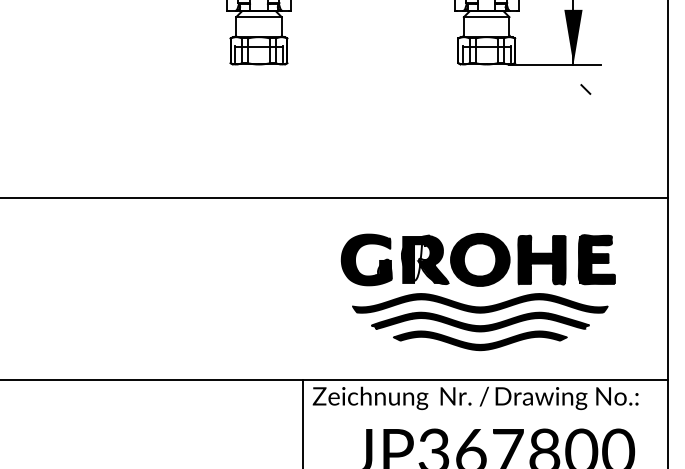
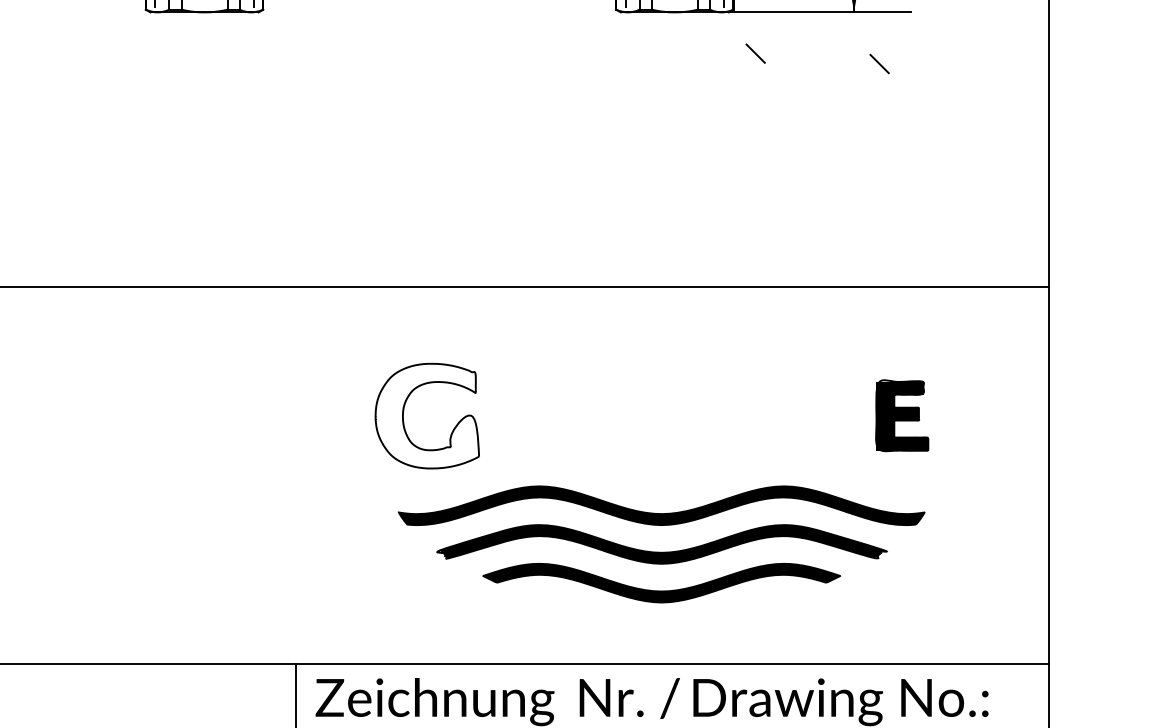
line: (525, 84) -> (755, 53), added
fill: (366, 259) -> (426, 415), removed
part: (483, 259) -> (668, 415), removed
part: (596, 259) -> (901, 415), size x0.7

